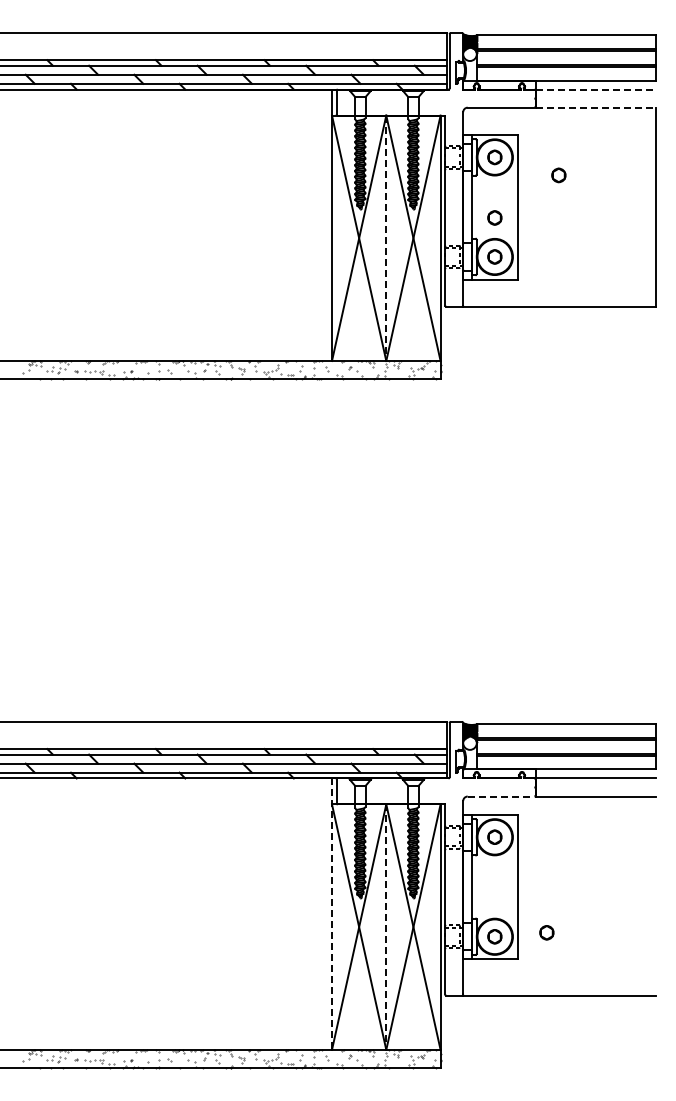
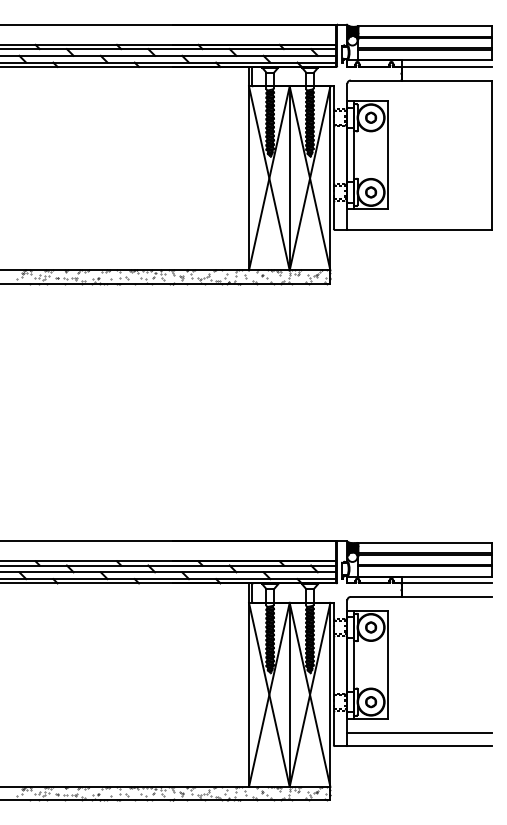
line: (595, 89) -> (446, 66), dashed -> solid
line: (595, 107) -> (446, 80), dashed -> solid
part: (558, 175) -> (418, 131), removed
circle: (494, 217) -> (370, 162), removed
line: (386, 238) -> (289, 178), dashed -> solid
line: (501, 796) -> (376, 596), dashed -> solid
line: (332, 914) -> (249, 685), dashed -> solid
line: (386, 927) -> (289, 695), dashed -> solid
circle: (546, 932) -> (409, 698), removed
line: (559, 977) -> (419, 732), added

